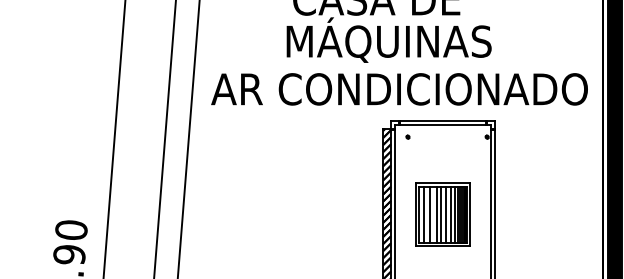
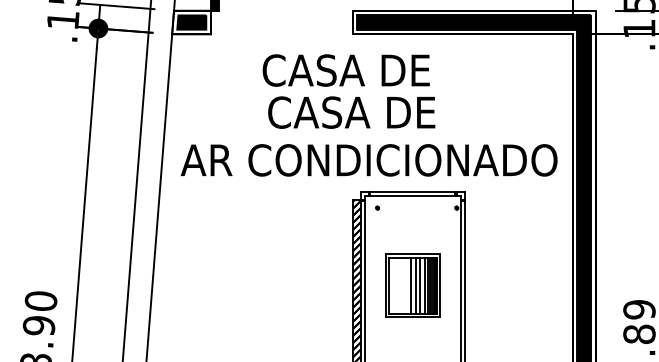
text: (388, 39) -> (358, 110), MÁQUINAS -> CASA DE
line: (423, 214) -> (393, 285), removed
line: (430, 214) -> (400, 285), removed
line: (436, 214) -> (406, 285), removed

